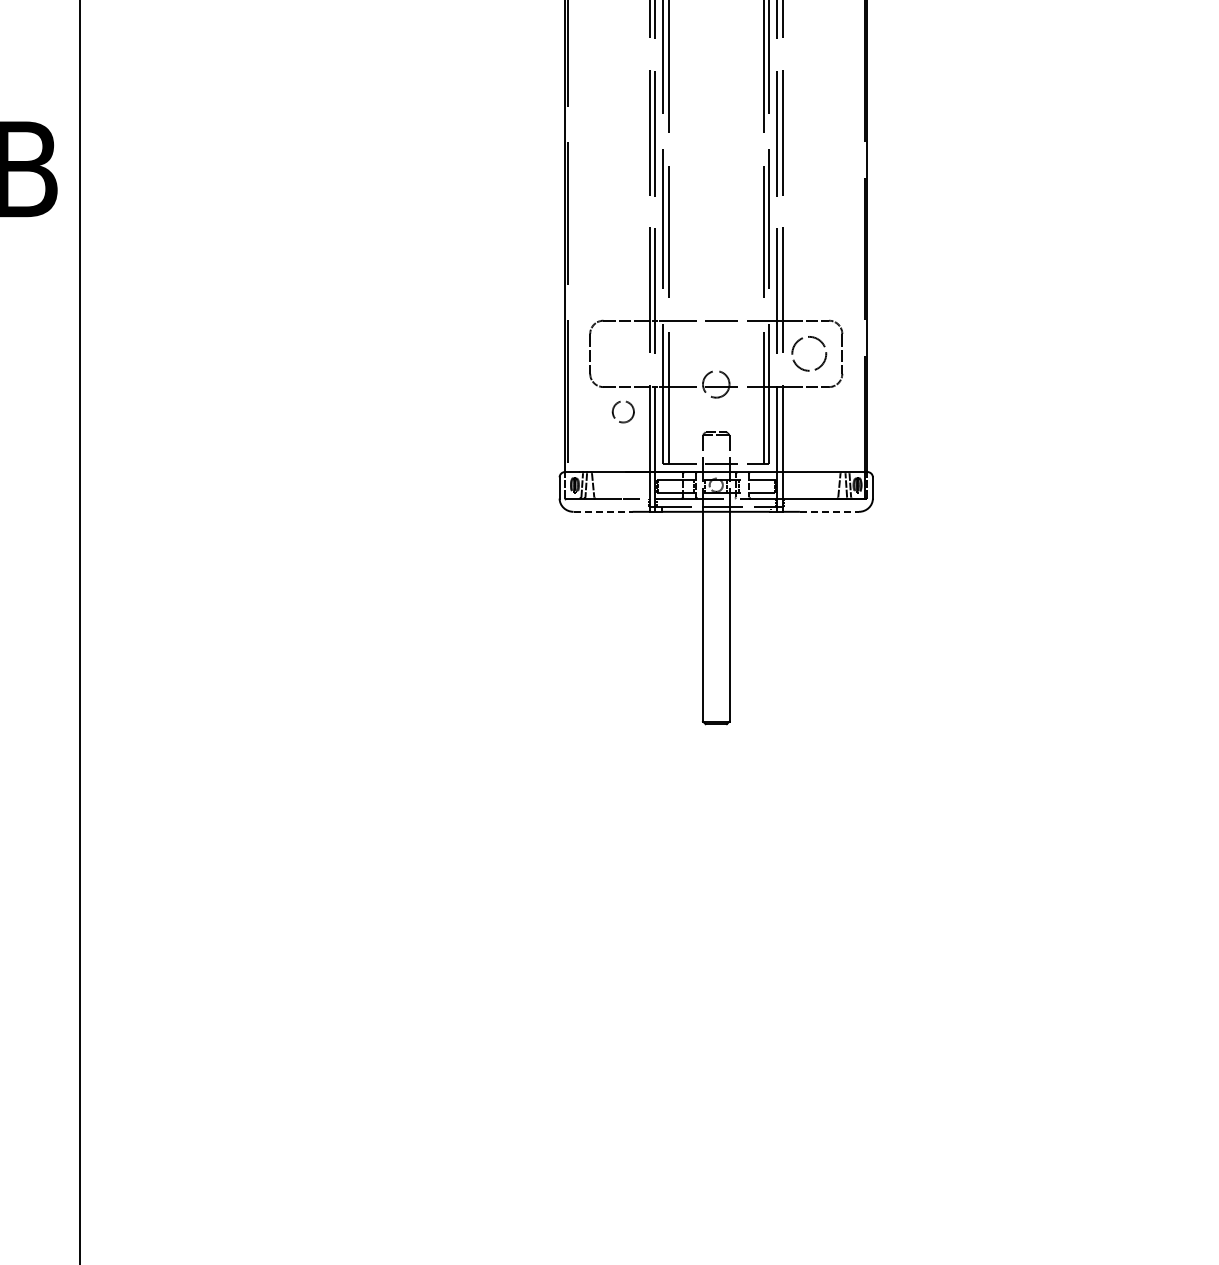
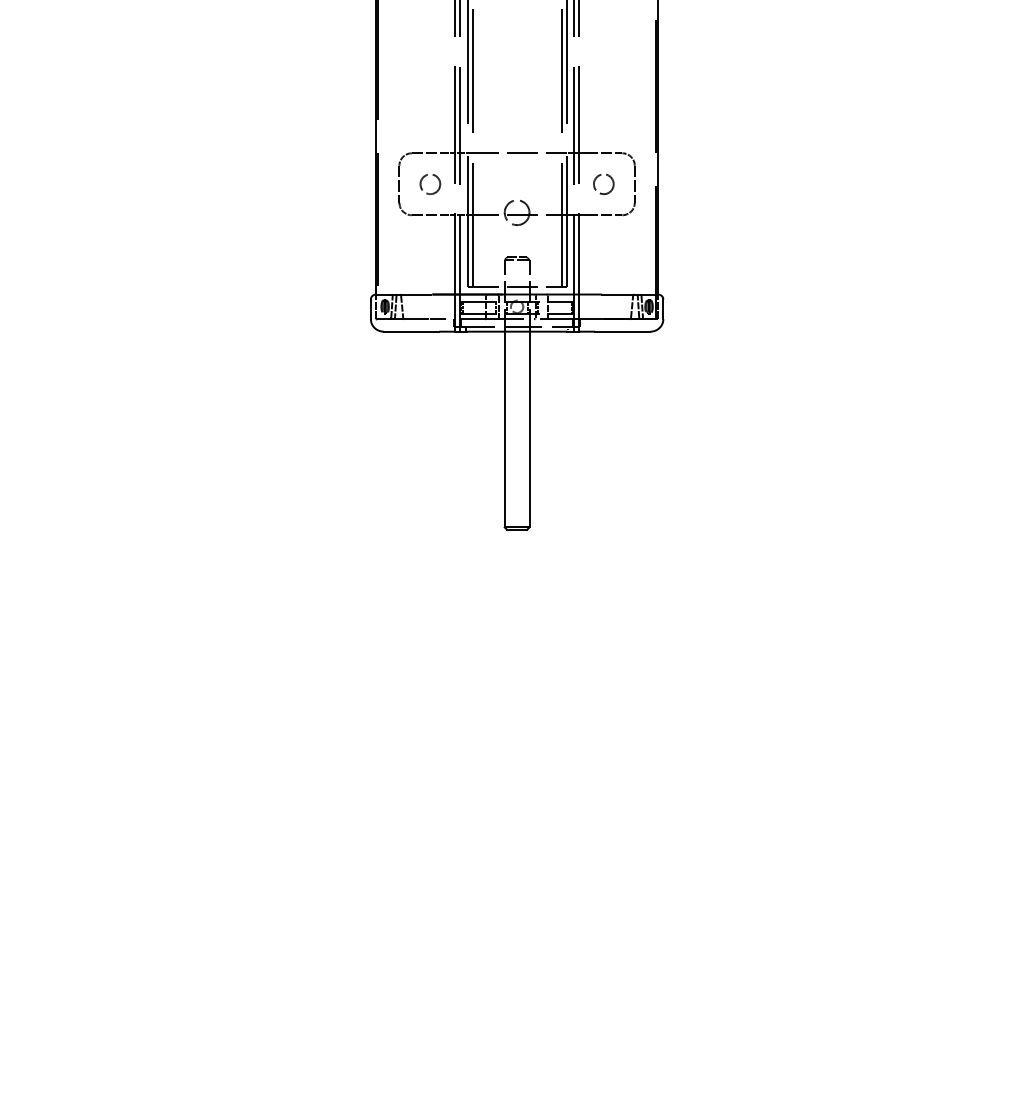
circle: (808, 353) -> (603, 183), size x0.62
circle: (622, 411) -> (429, 183), moved
line: (603, 511) -> (411, 331), dashed -> solid
line: (829, 511) -> (622, 331), dashed -> solid

